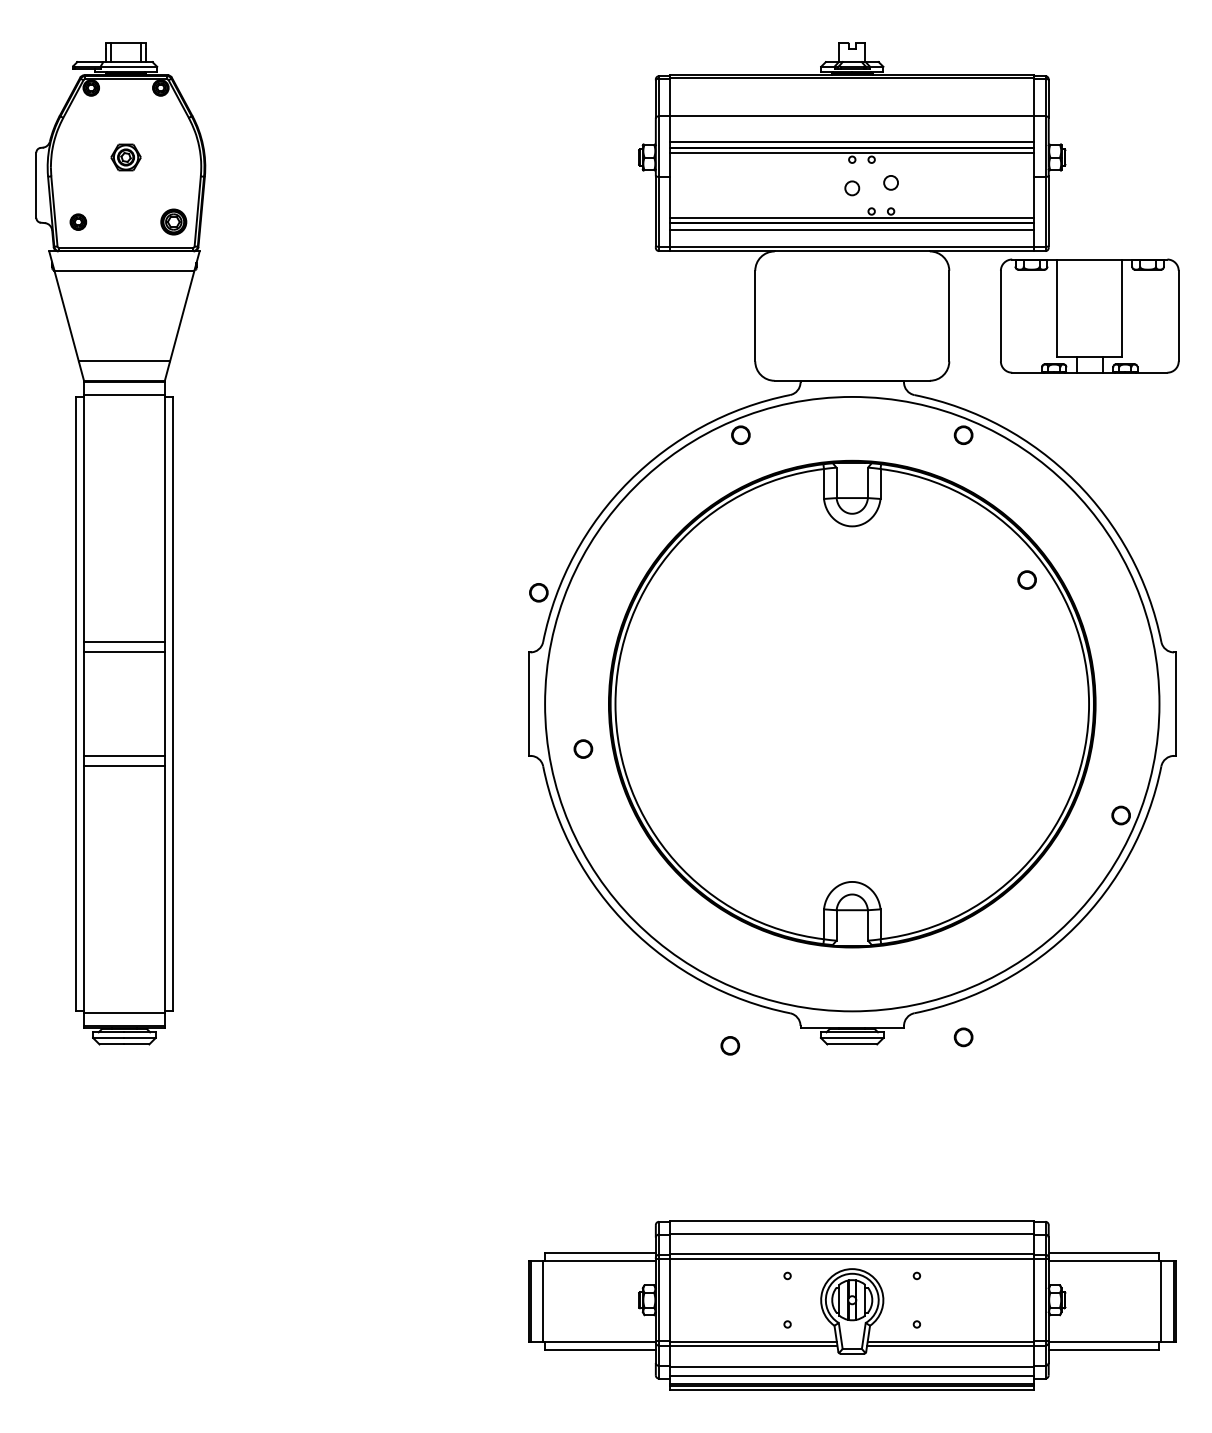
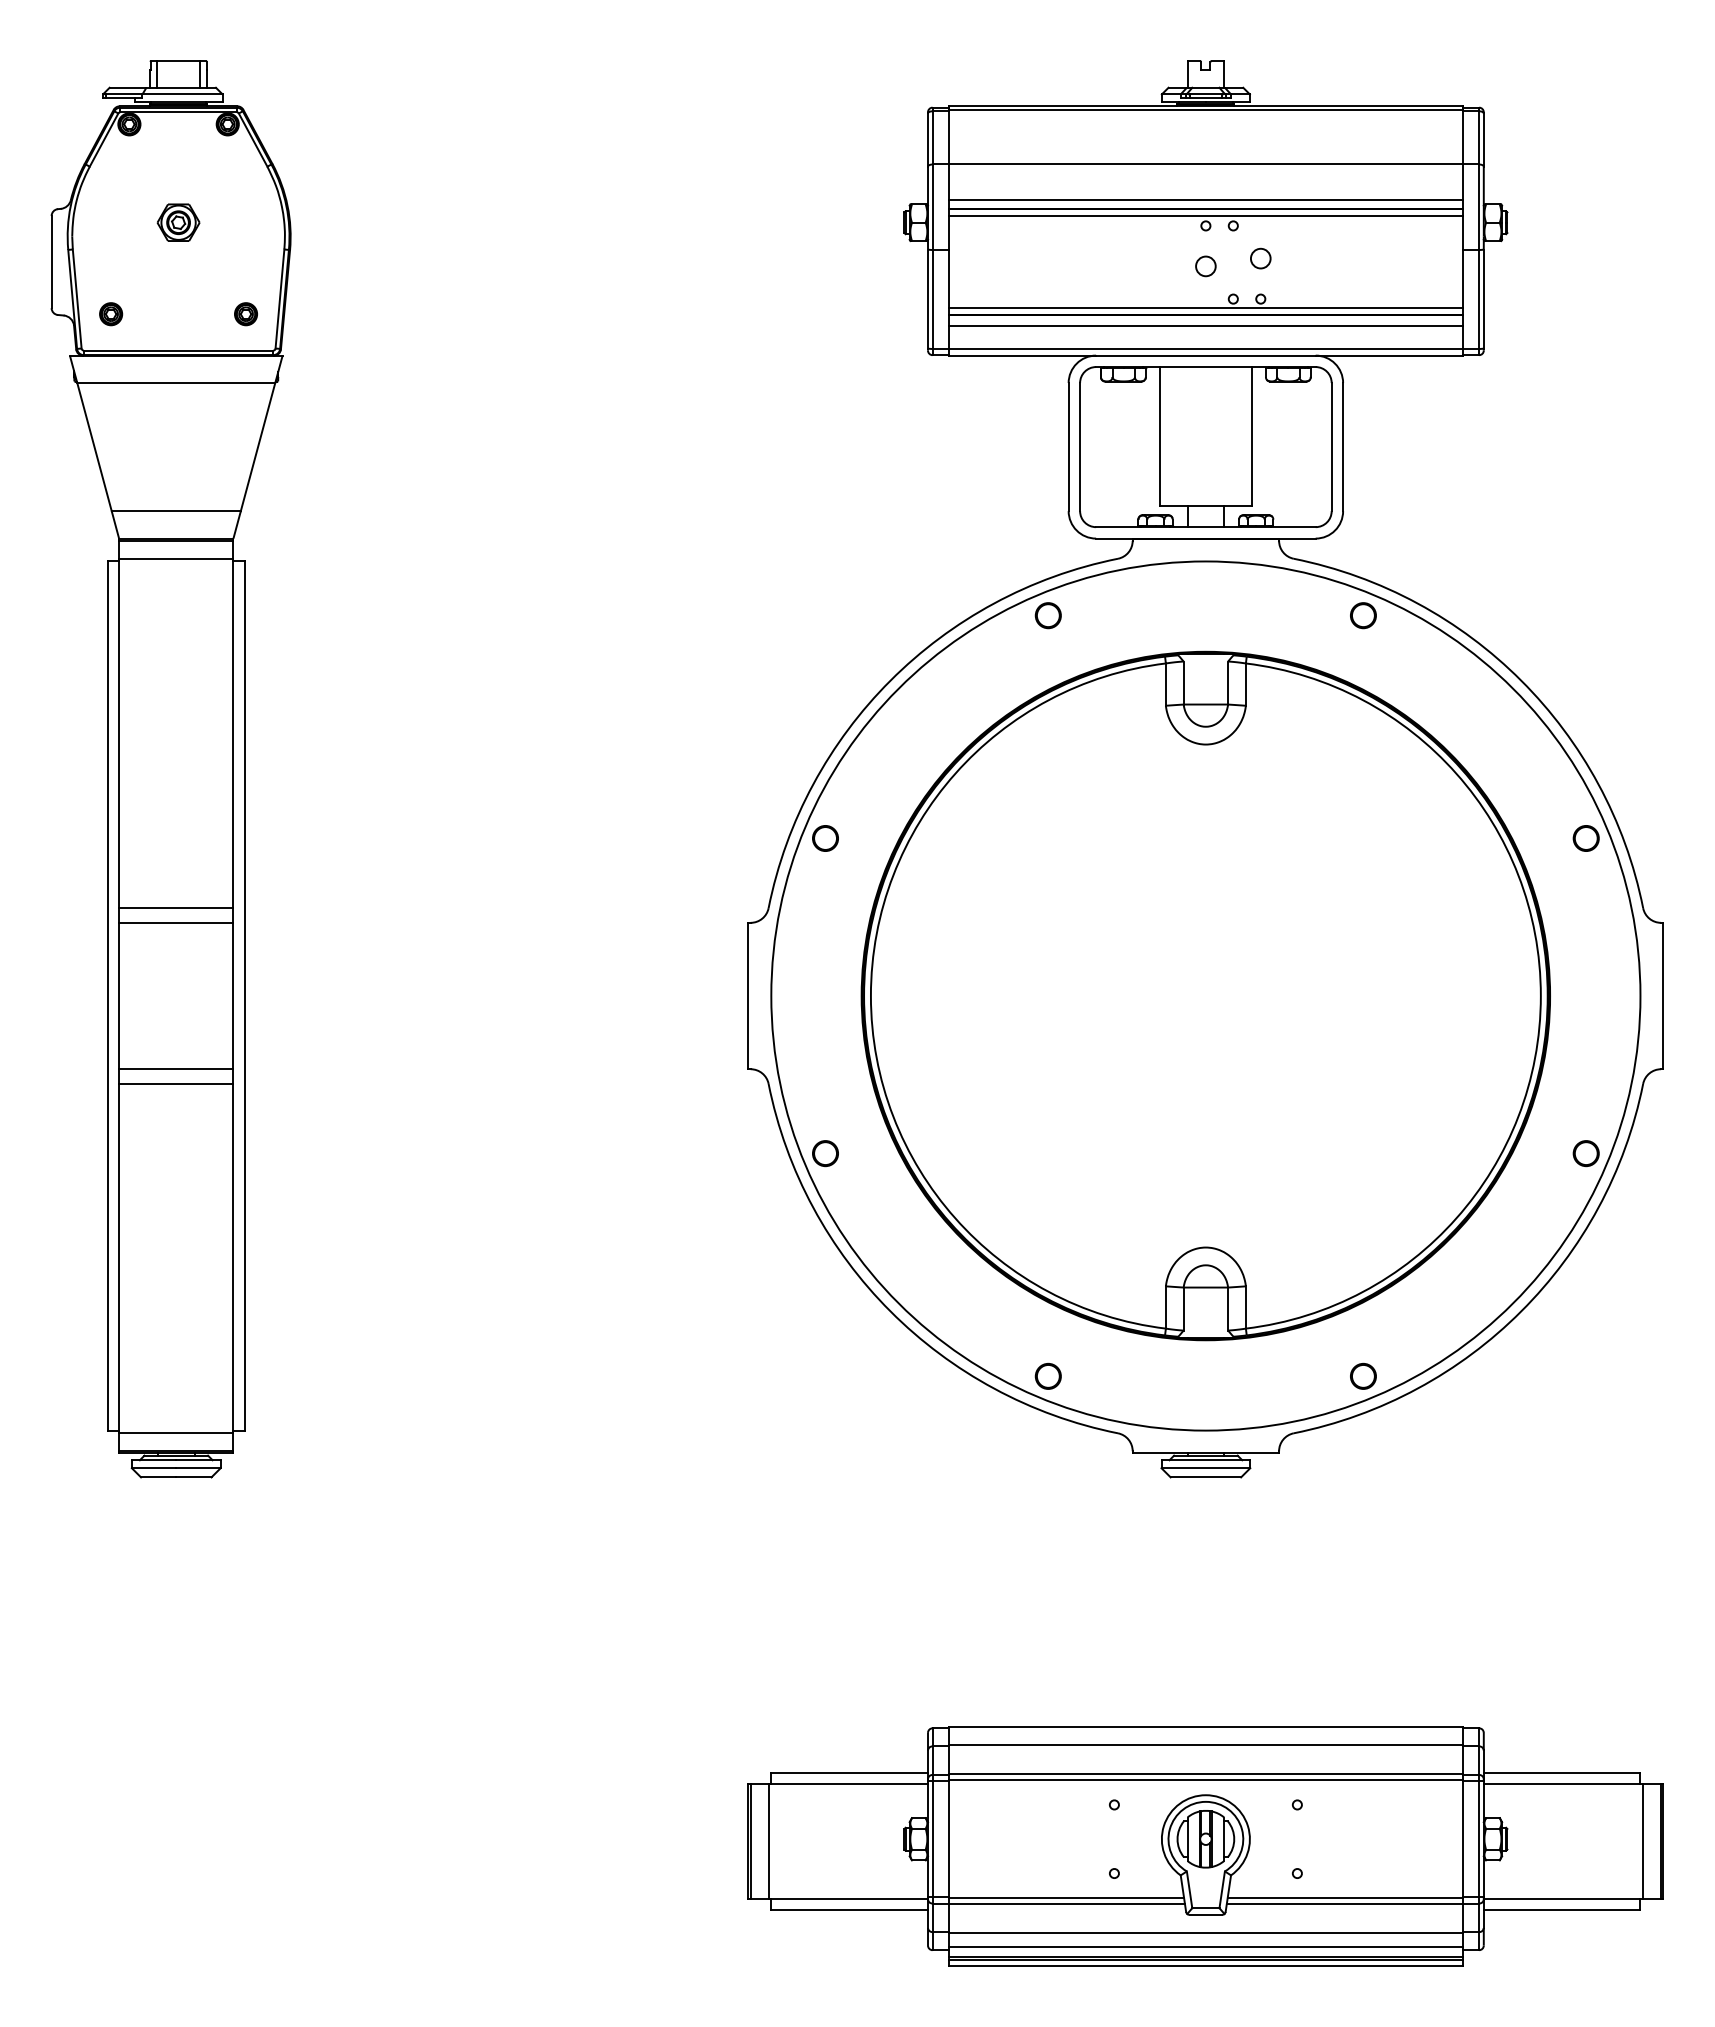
part: (173, 222) -> (245, 314), size x0.62
part: (1089, 315) -> (1205, 446), moved
circle: (1026, 580) -> (1585, 838), moved
circle: (538, 592) -> (825, 838), moved
circle: (583, 749) -> (825, 1153), moved
circle: (963, 1036) -> (1363, 1375), moved
part: (729, 1045) -> (1047, 1375), moved

